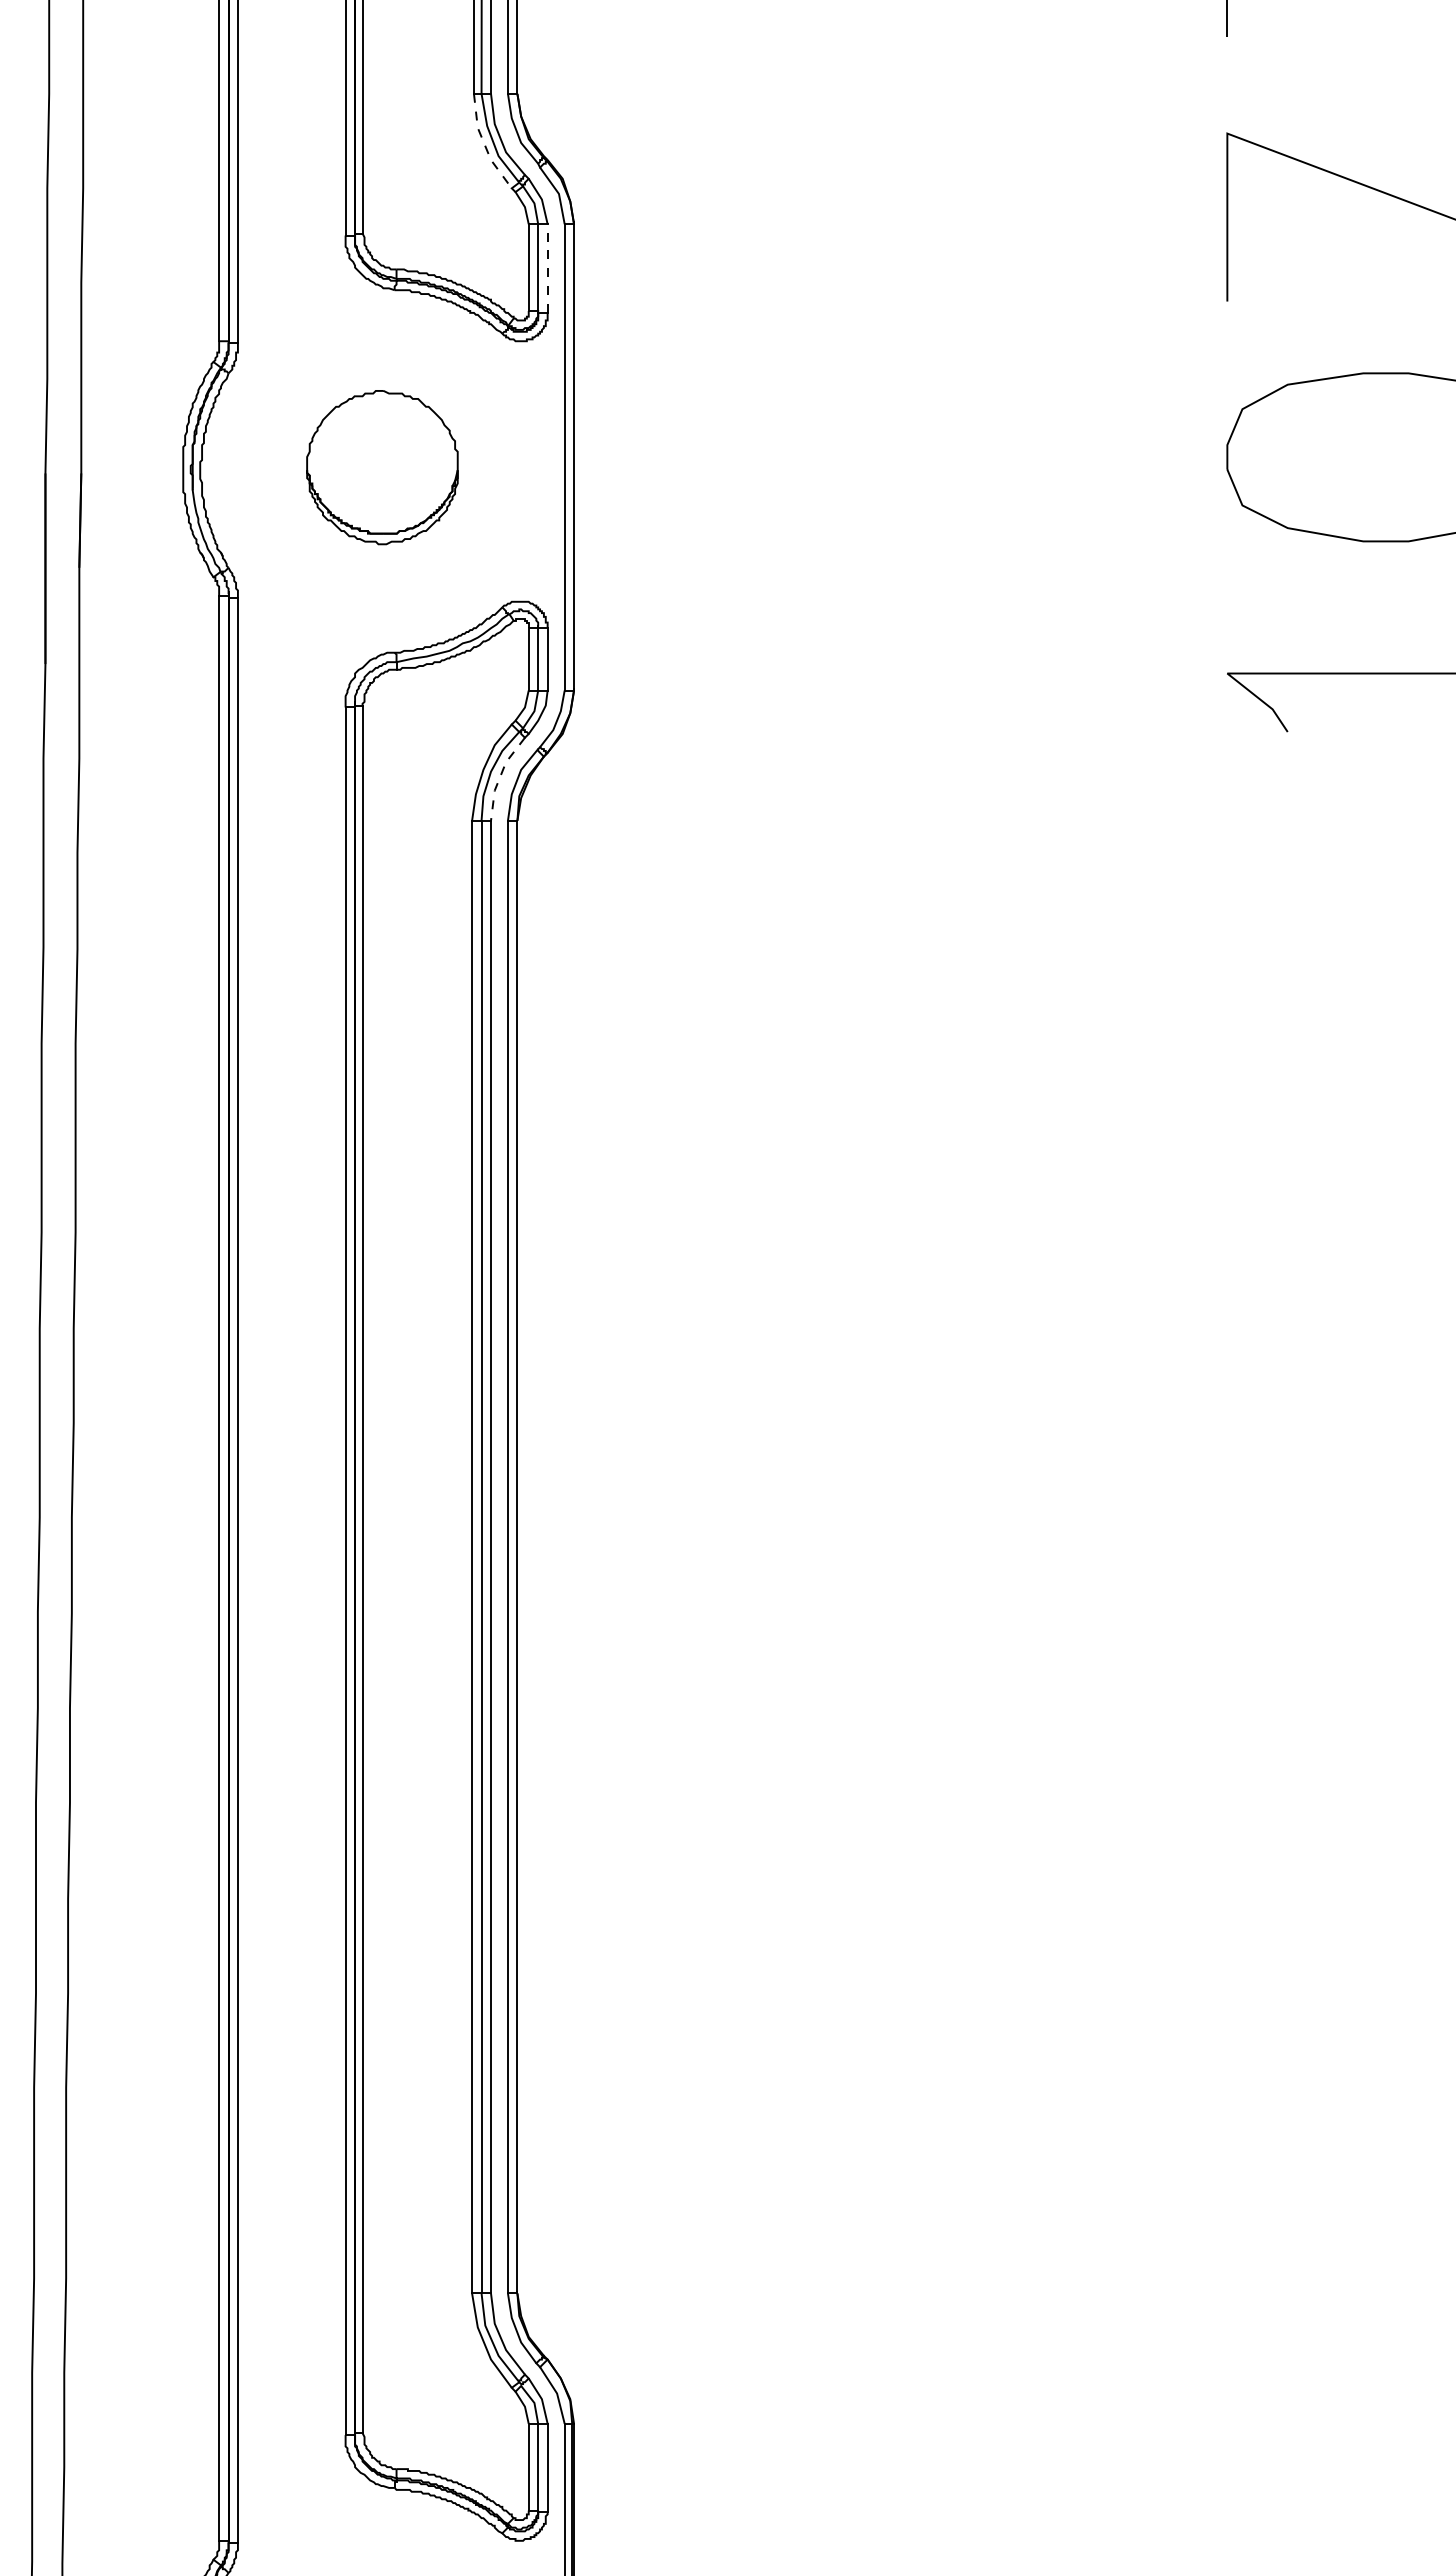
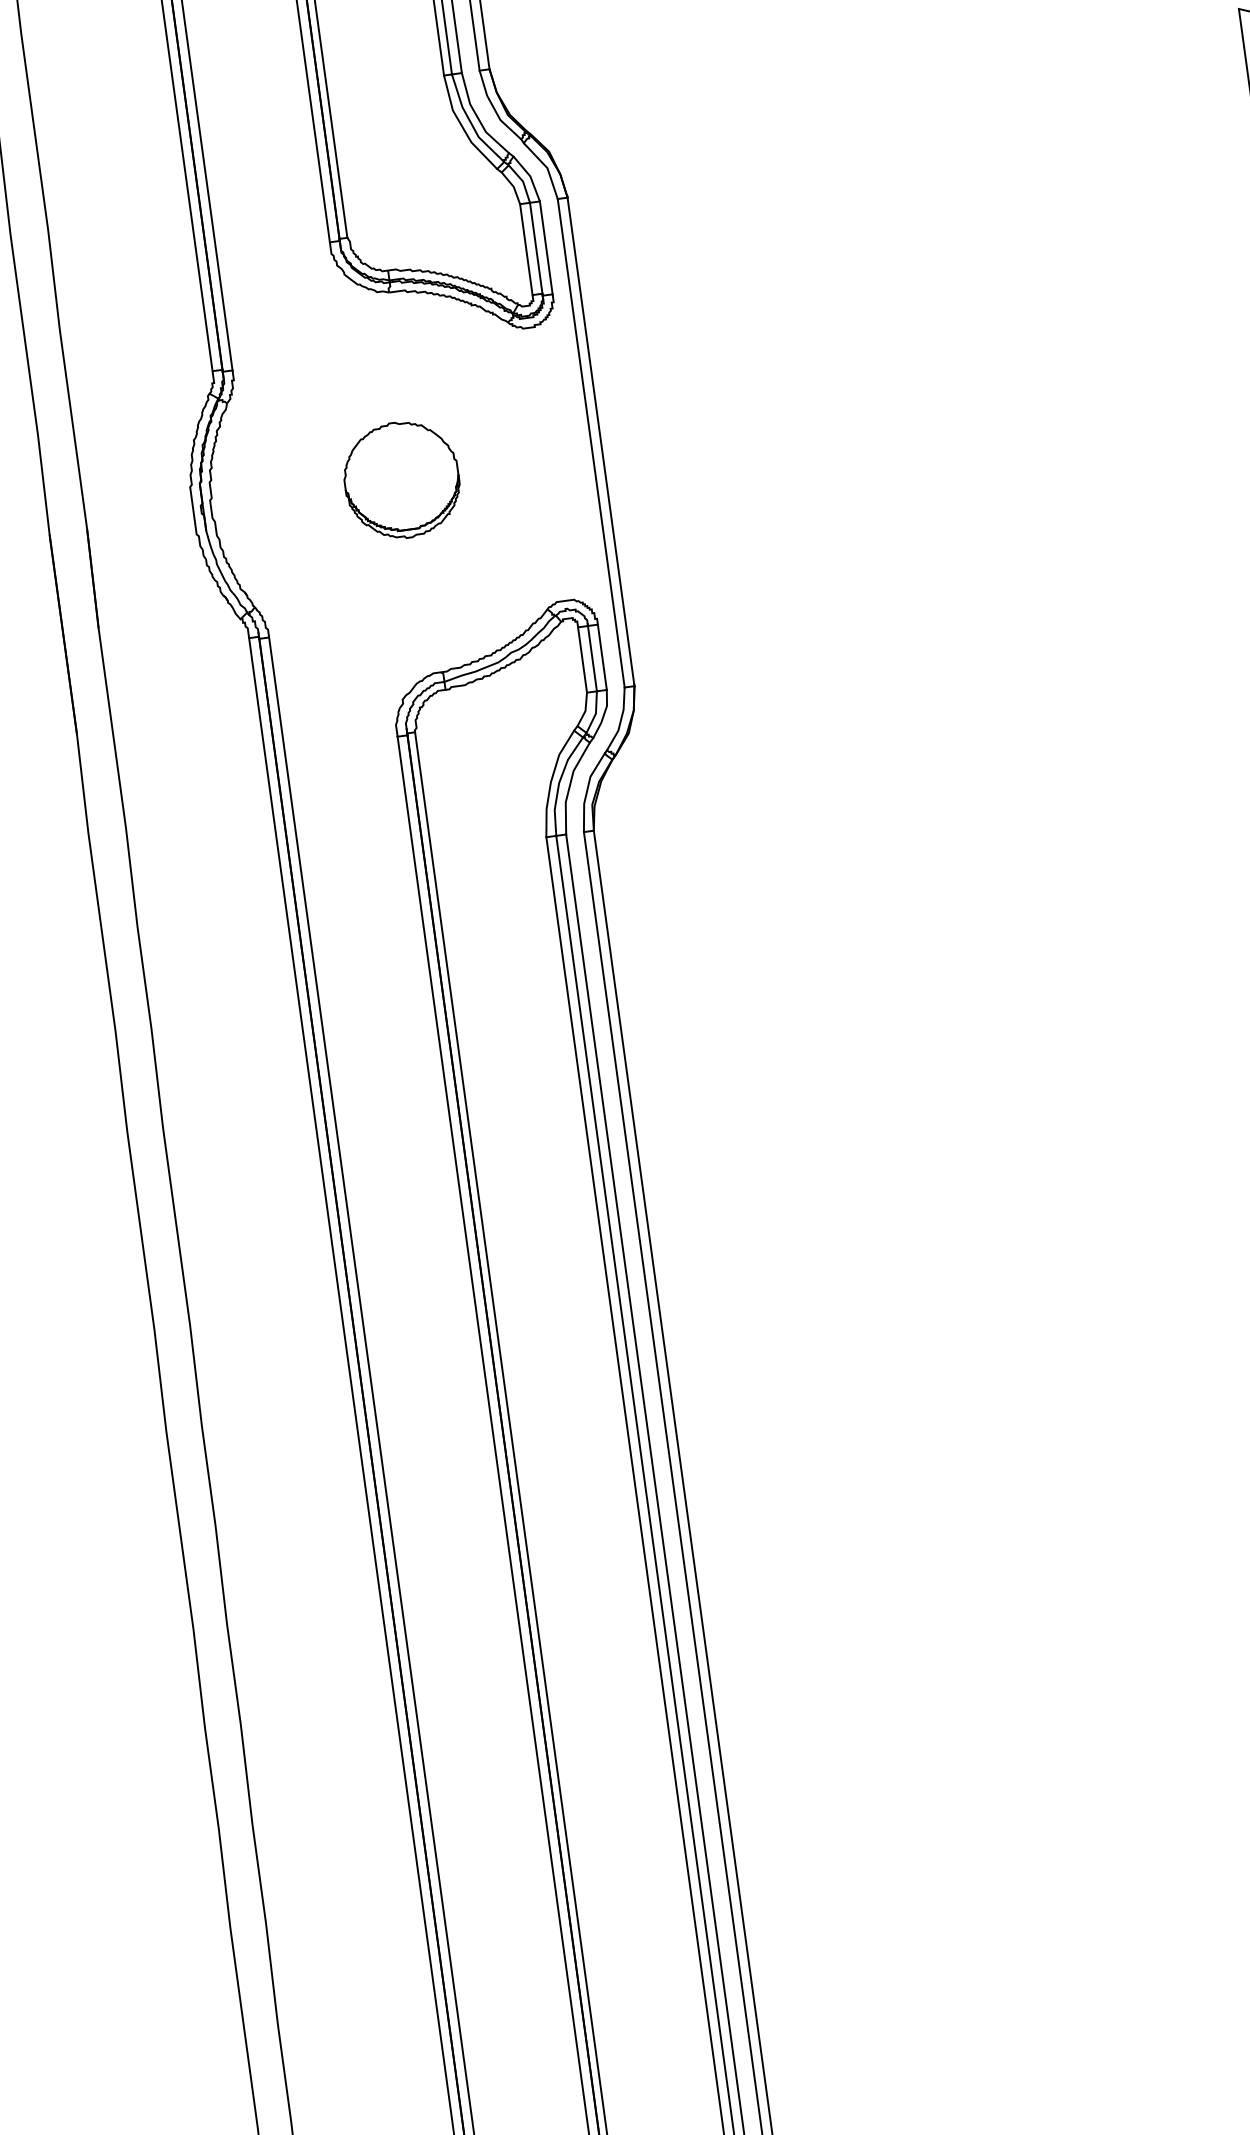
line: (484, 144) -> (462, 127), dashed -> solid
line: (547, 268) -> (546, 247), dashed -> solid
part: (382, 467) -> (401, 480), size x0.71
line: (500, 776) -> (569, 786), dashed -> solid

